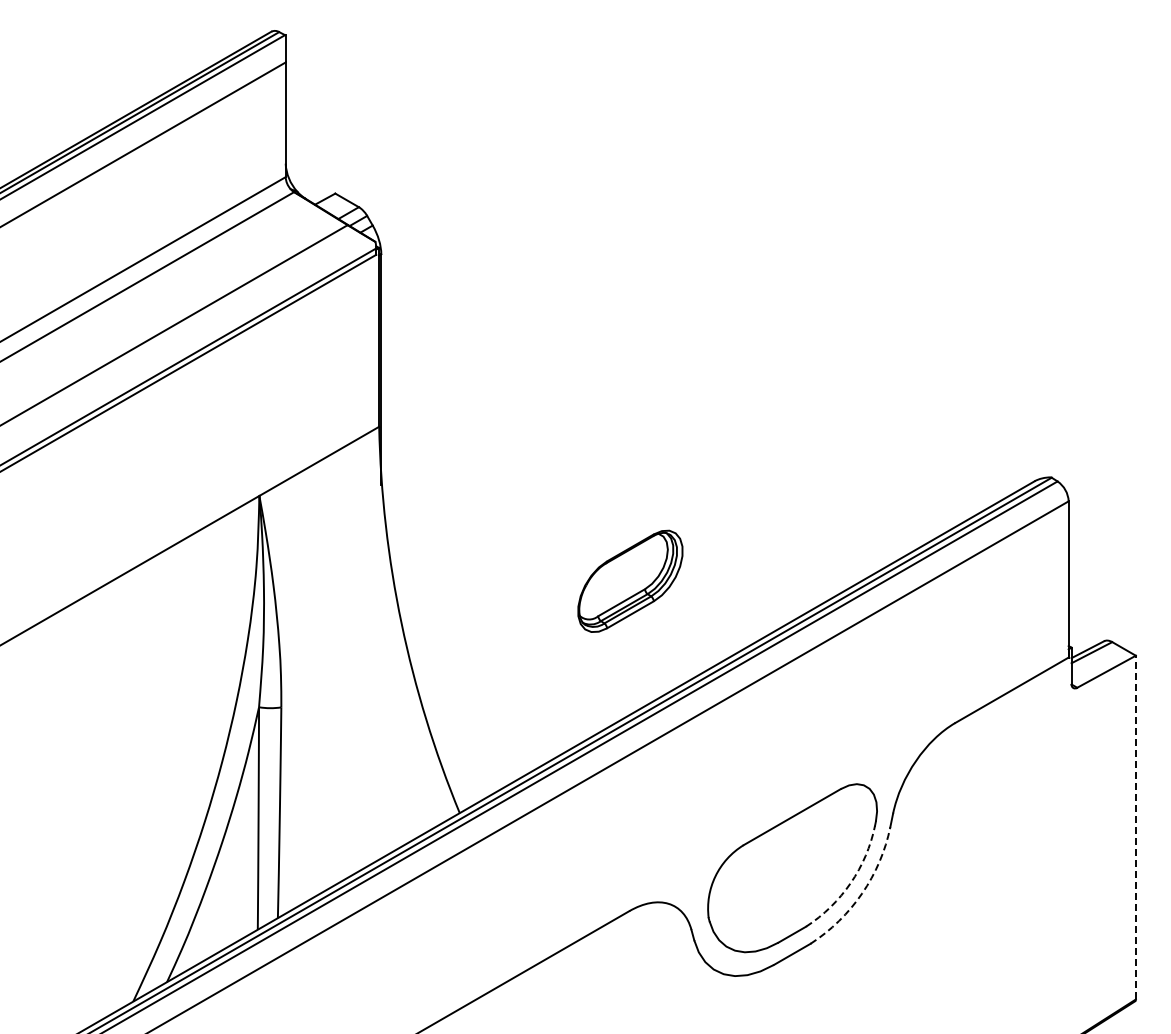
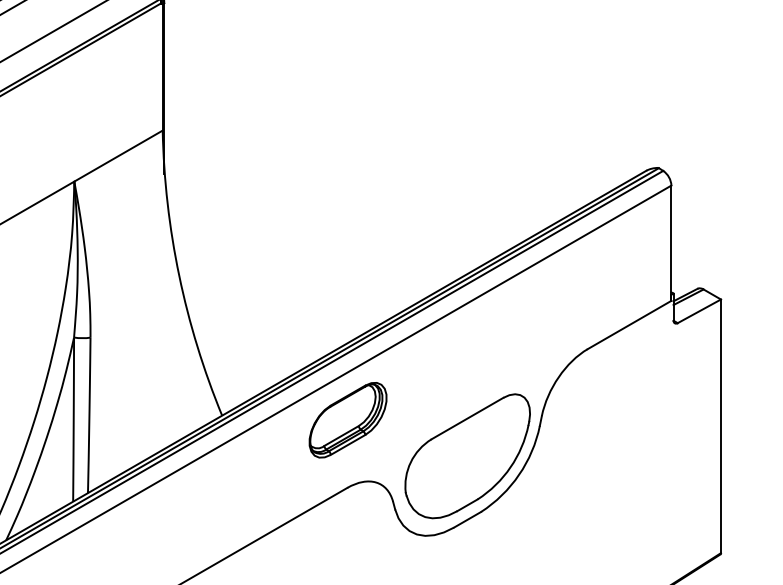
part: (630, 580) -> (348, 419), moved
line: (1135, 827) -> (720, 426), dashed -> solid
arc: (850, 883) -> (510, 467), dashed -> solid
arc: (862, 893) -> (519, 474), dashed -> solid

